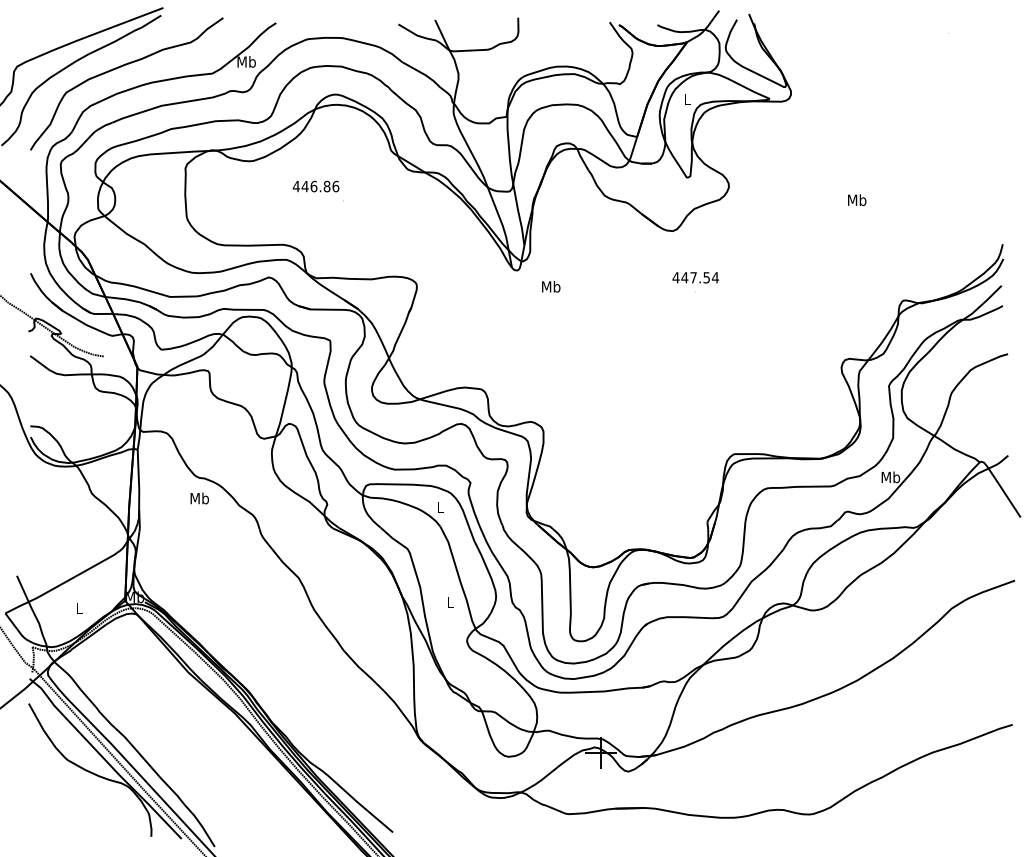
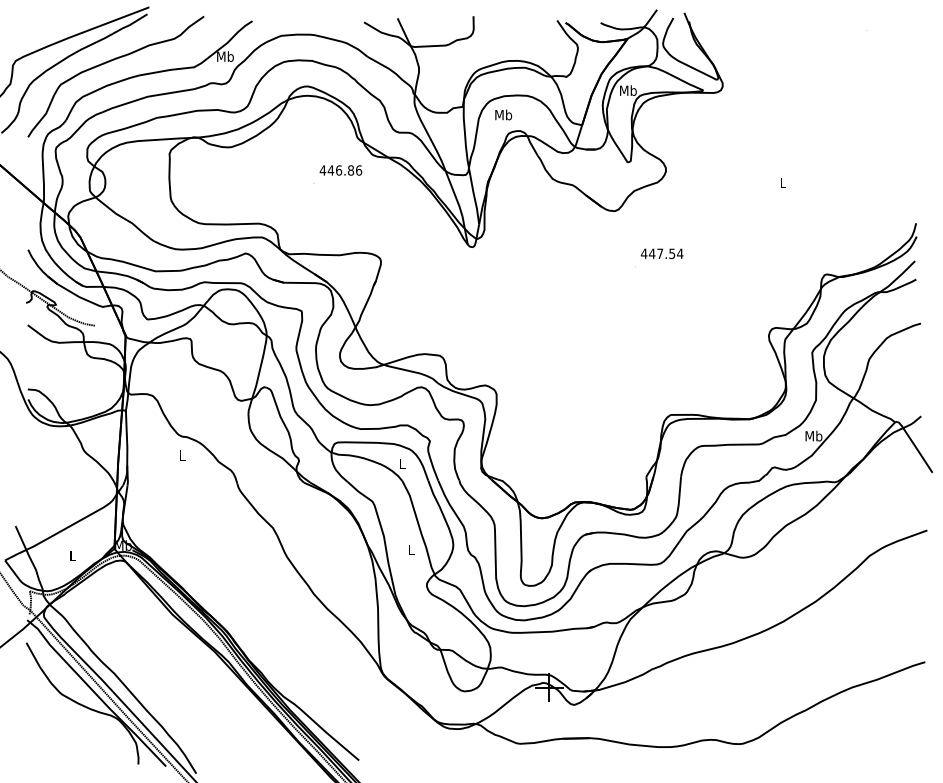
text: (687, 98) -> (628, 90), L -> Mb
text: (315, 186) -> (340, 170), moved
text: (857, 199) -> (783, 182), Mb -> L
text: (695, 277) -> (661, 253), moved
text: (551, 286) -> (503, 114), moved
text: (199, 498) -> (182, 455), Mb -> L

